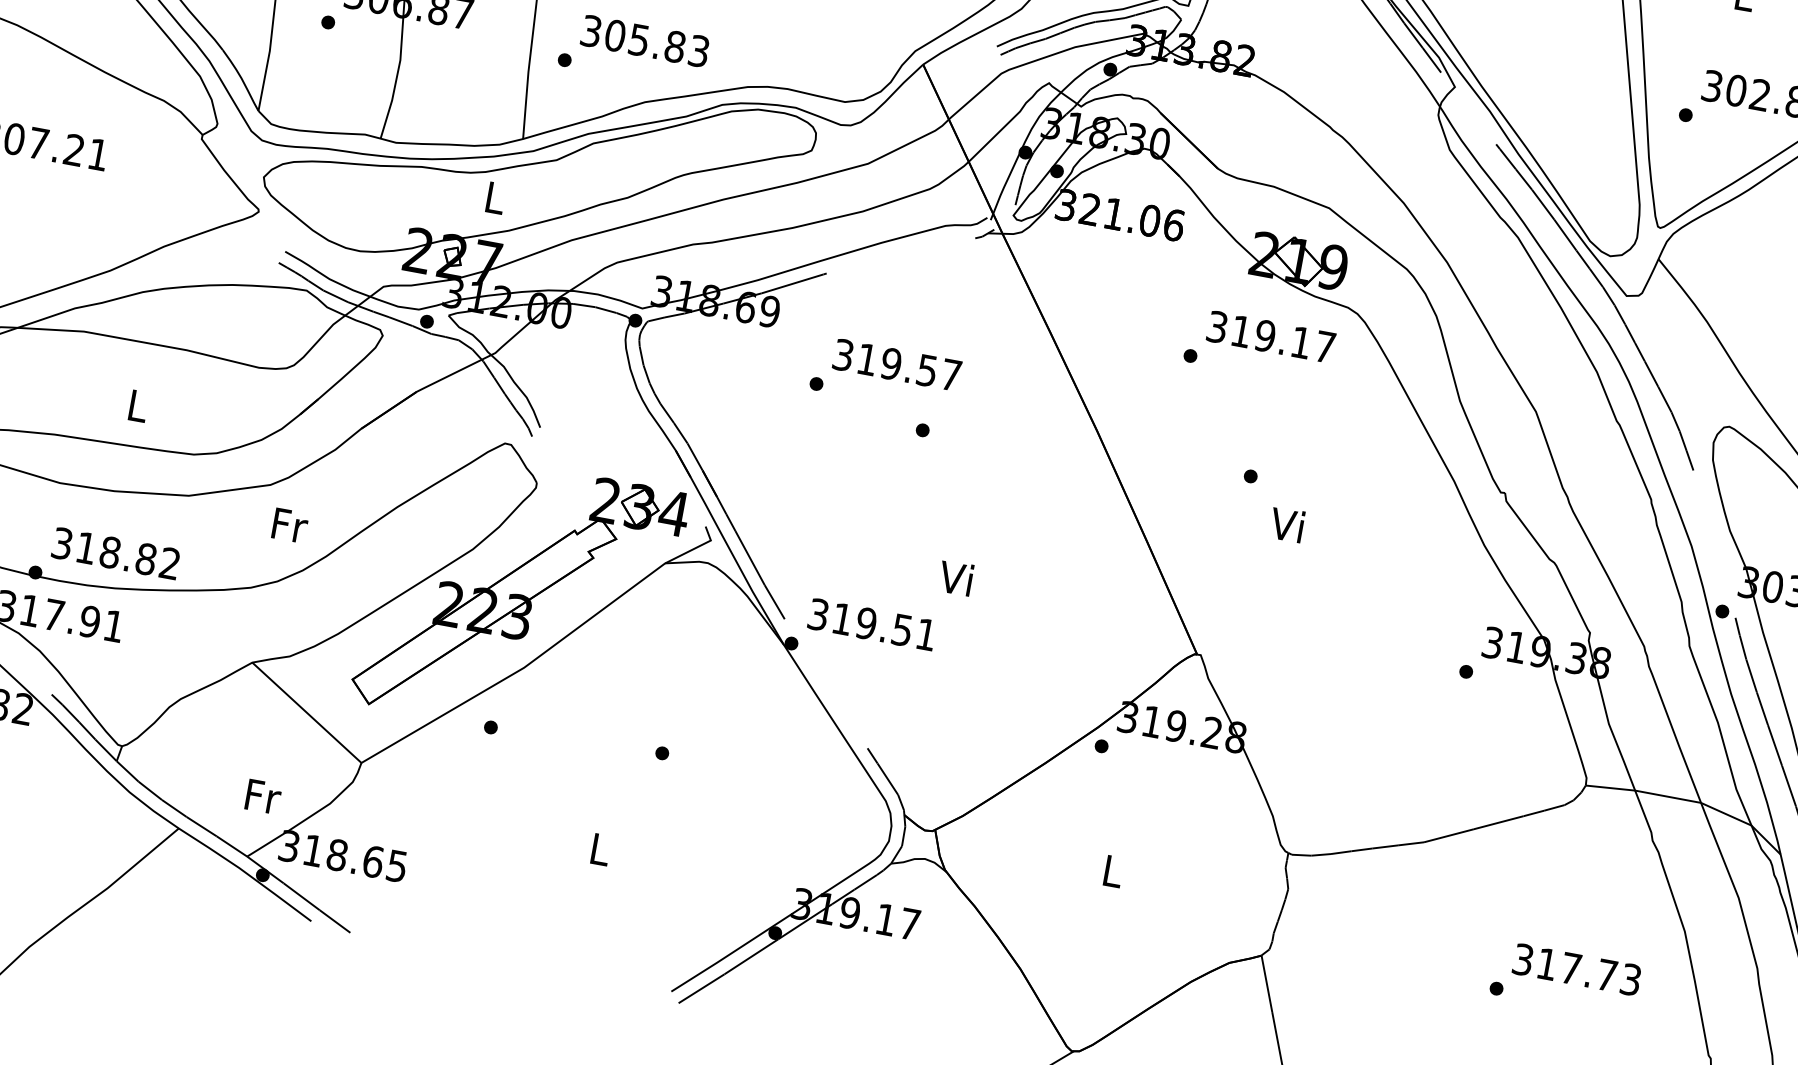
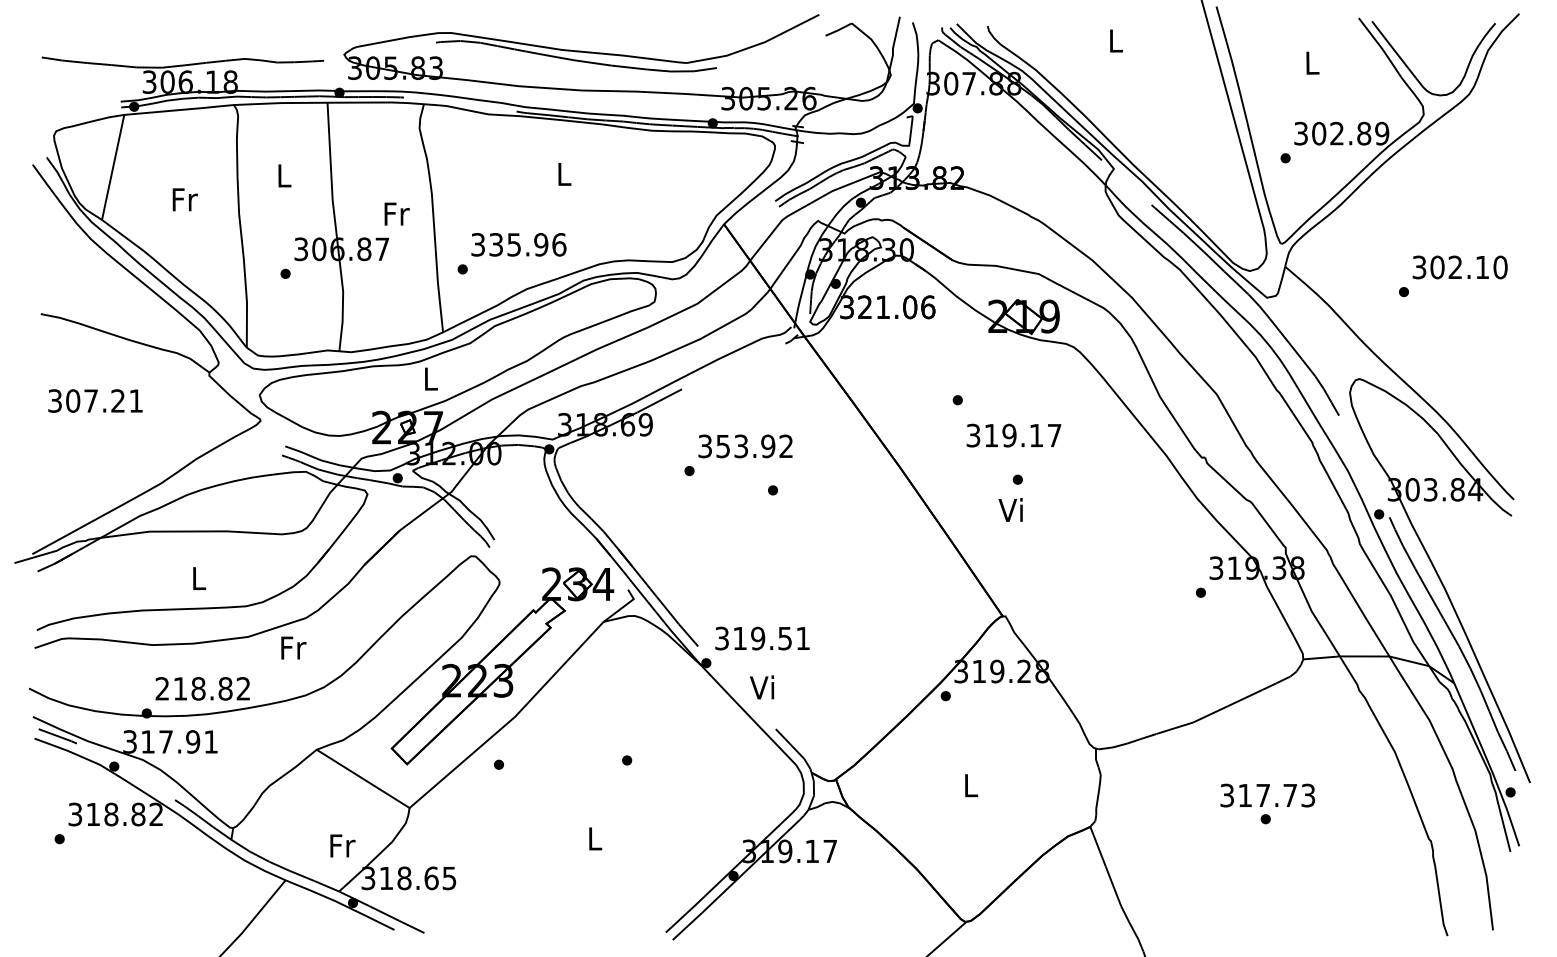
text: (656, 43) -> (527, 244), 305.83 -> 335.96
text: (1270, 336) -> (1013, 435), moved
text: (908, 367) -> (754, 446), 319.57 -> 353.92
text: (289, 524) -> (293, 647), moved
text: (1286, 524) -> (1010, 509), moved
text: (62, 543) -> (162, 688), 318.82 -> 218.82
text: (956, 578) -> (762, 687), moved
text: (1576, 969) -> (1267, 795), moved

